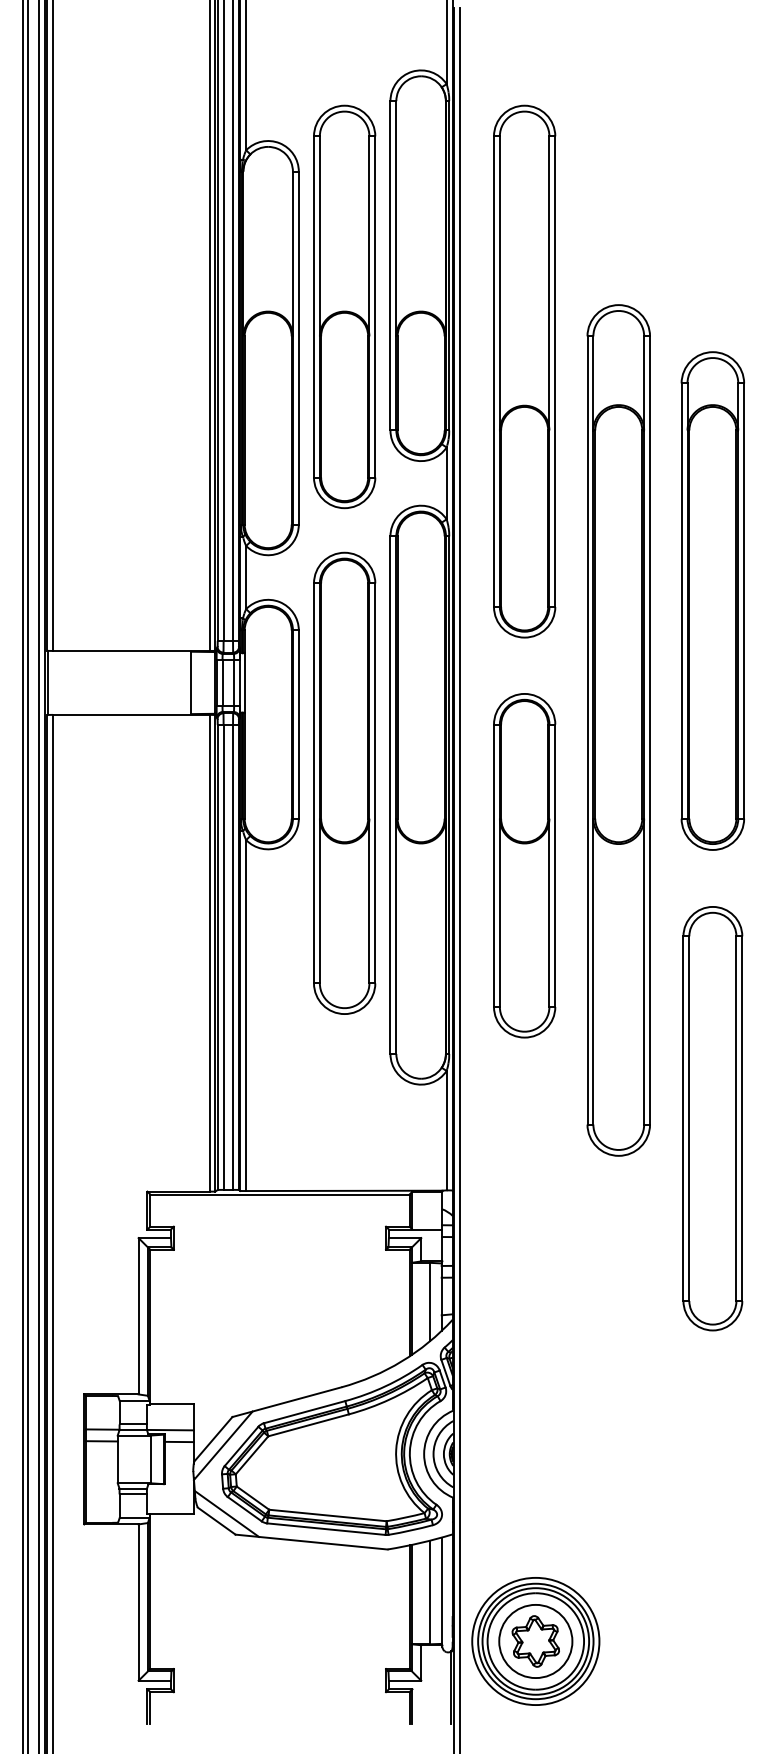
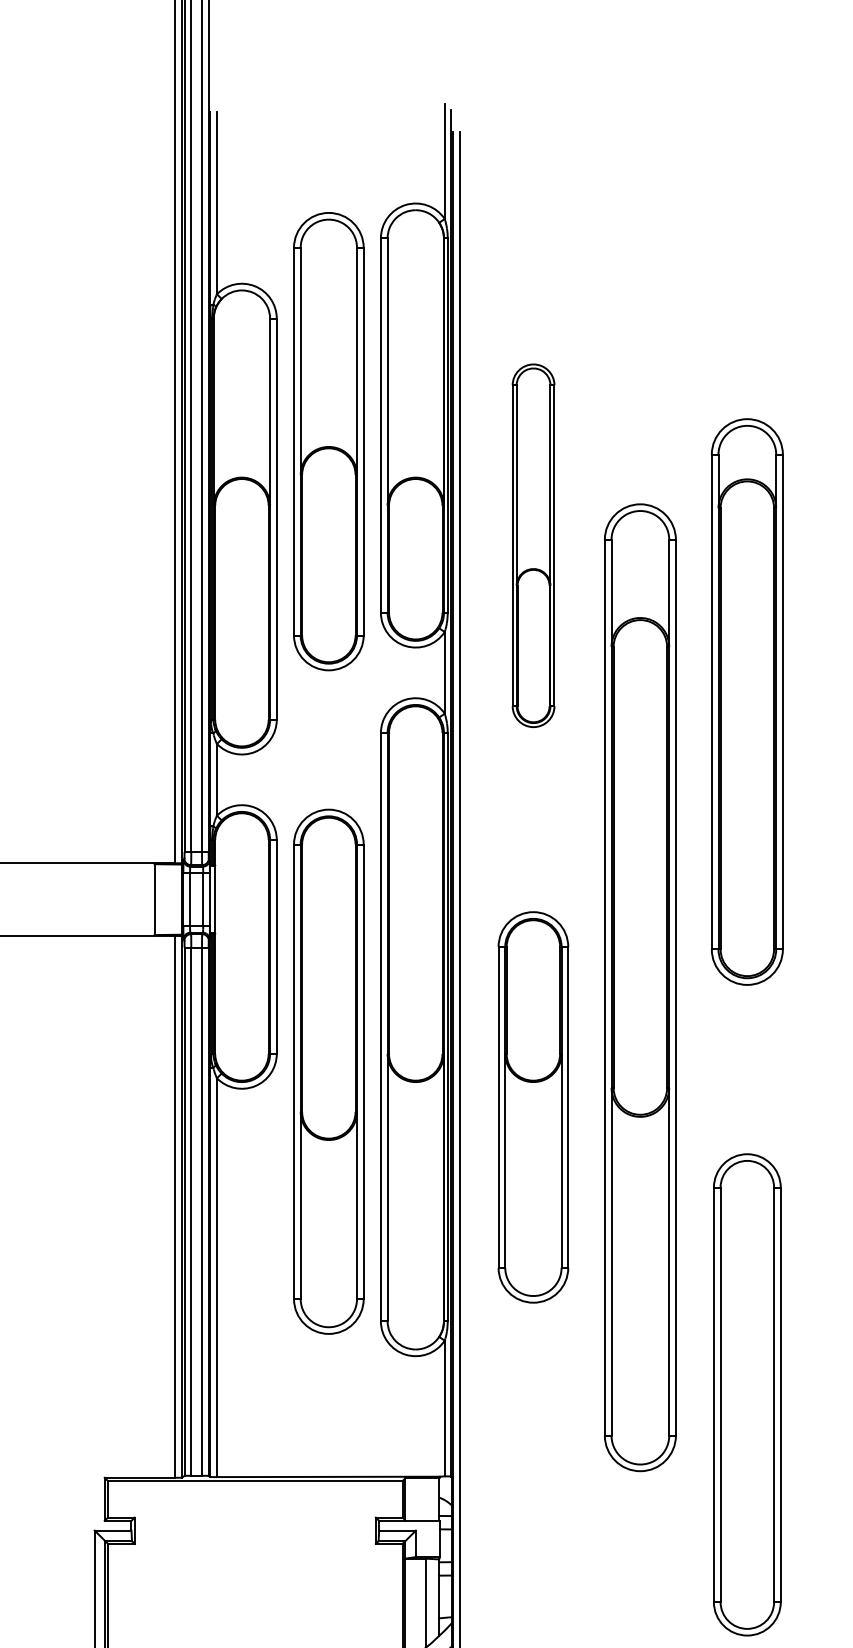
part: (344, 306) -> (328, 441), moved
part: (524, 371) -> (533, 545), size x0.6
part: (712, 600) -> (746, 701), moved
part: (618, 730) -> (640, 987), moved
part: (344, 782) -> (328, 1070), moved

